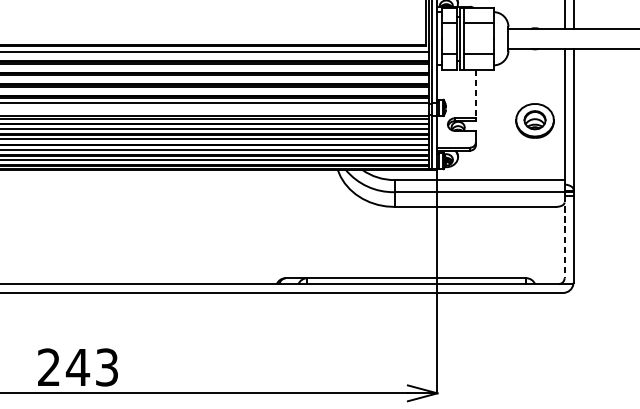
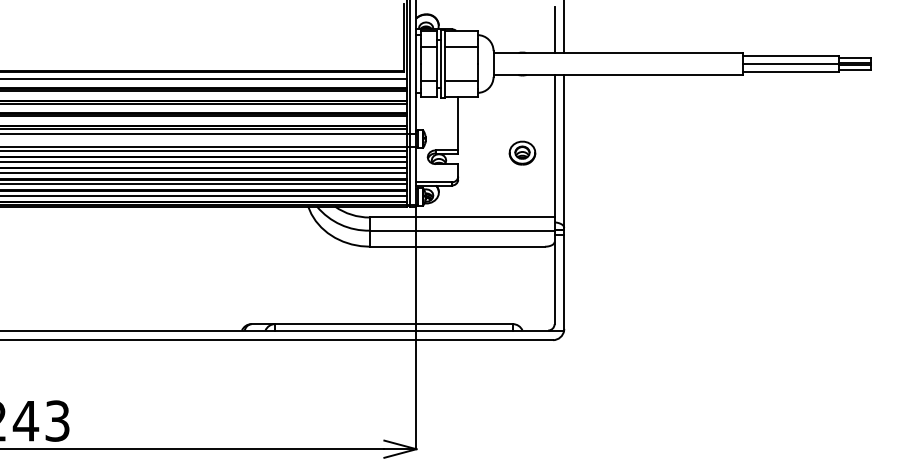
line: (476, 94) -> (458, 124), dashed -> solid
part: (535, 120) -> (522, 152), size x0.62
line: (564, 237) -> (554, 279), dashed -> solid

